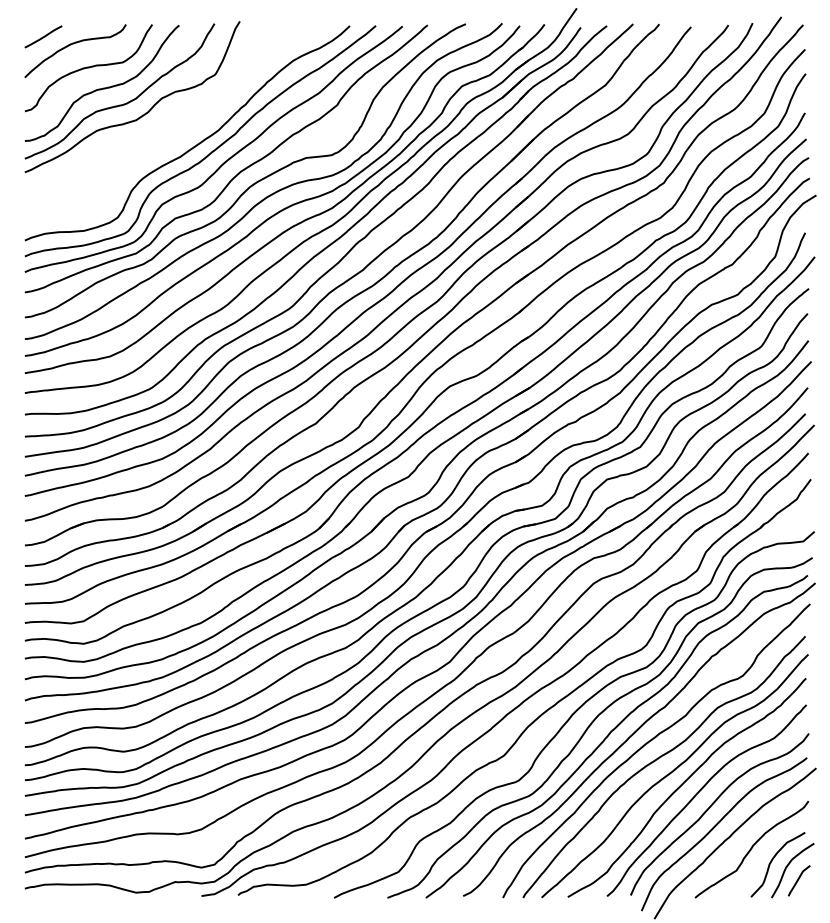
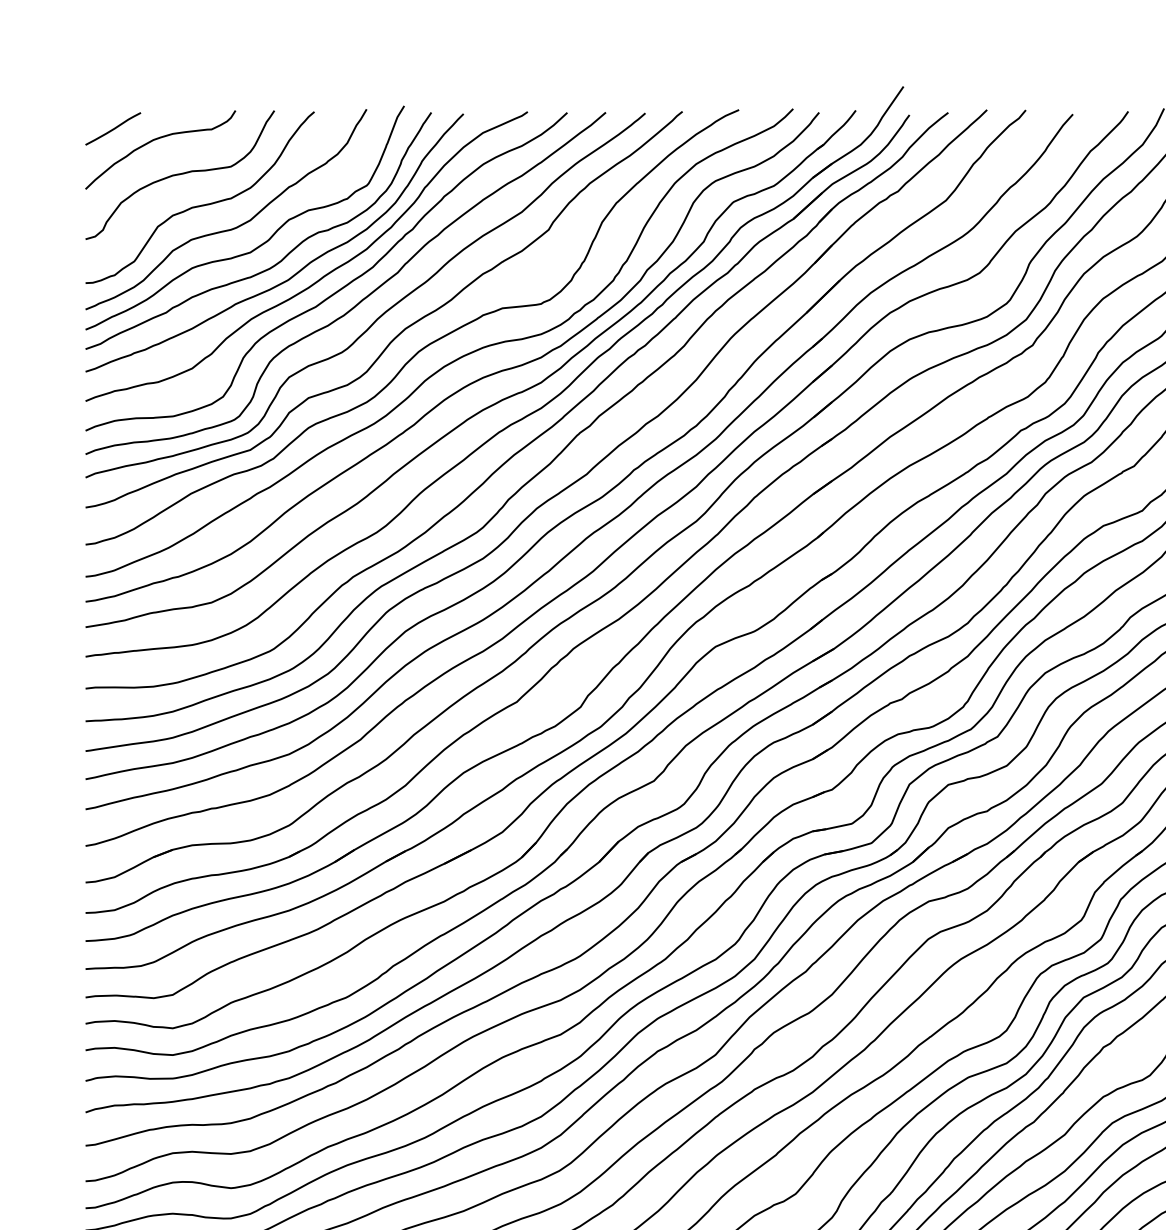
part: (173, 122) -> (305, 255), added

